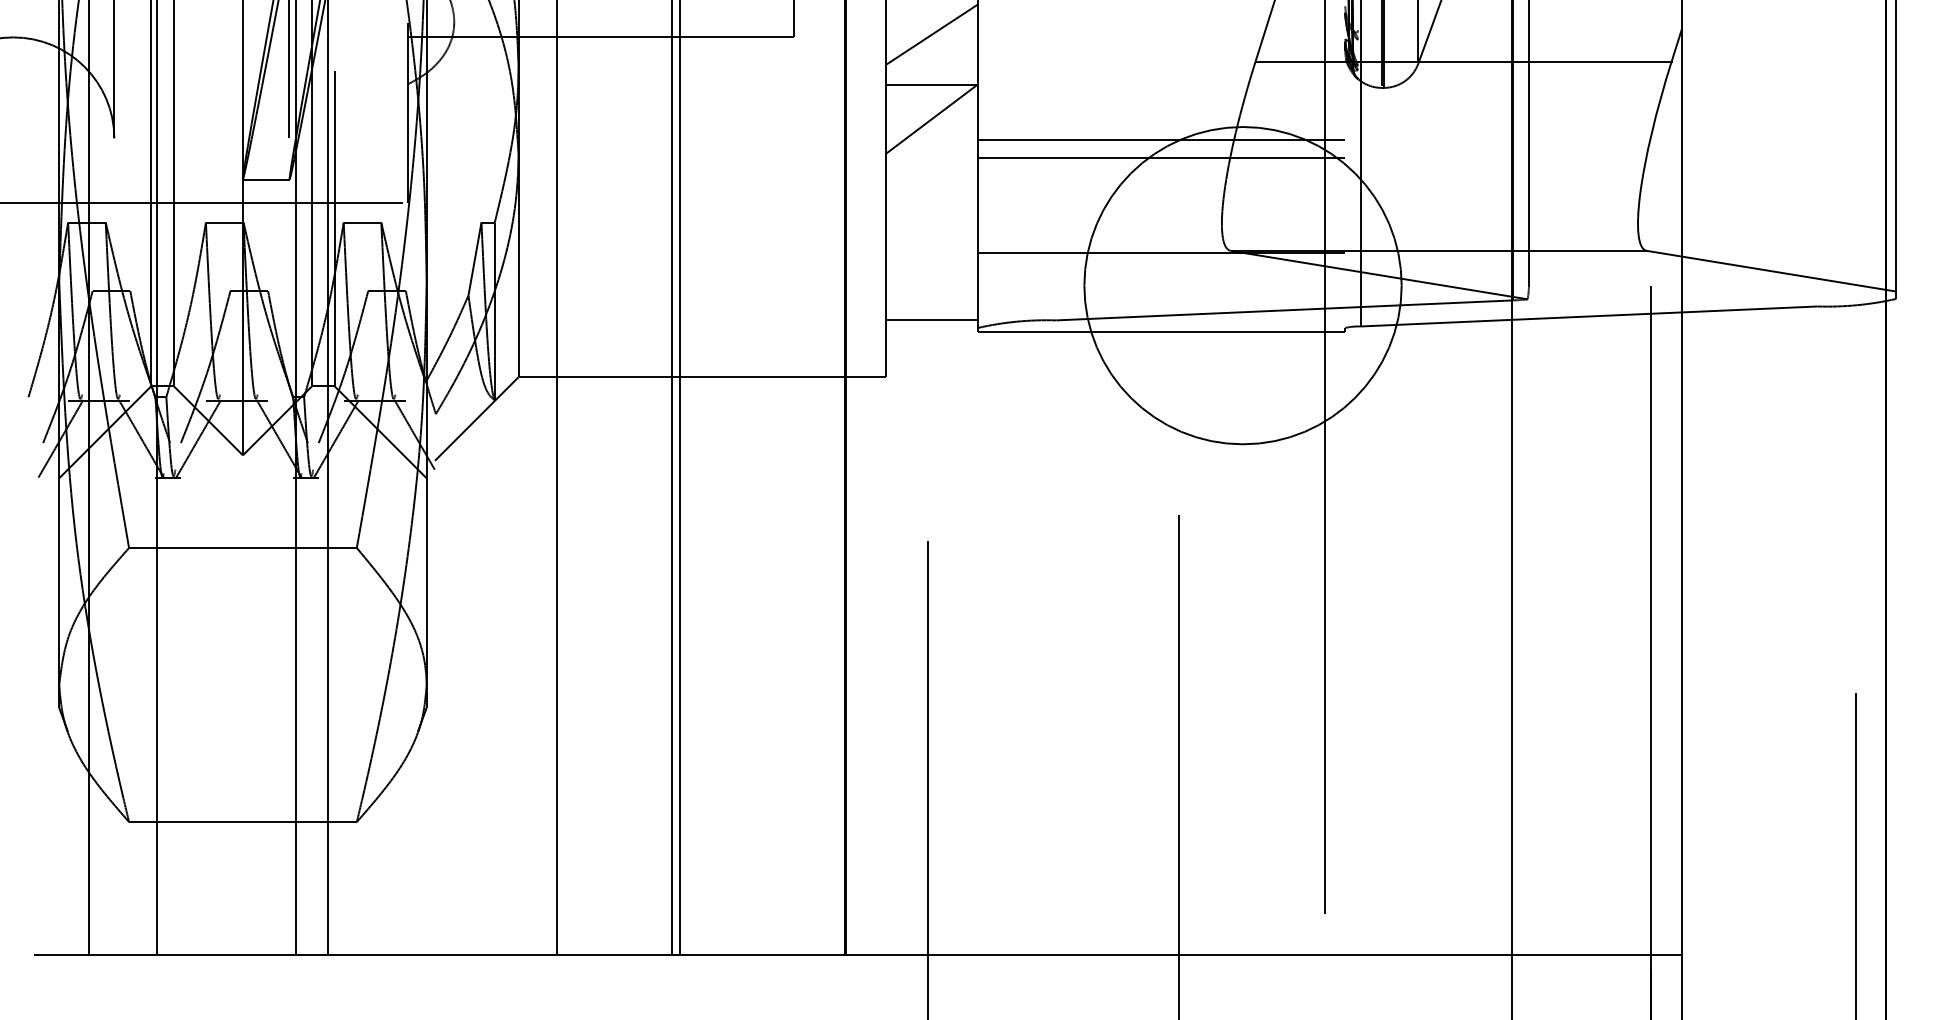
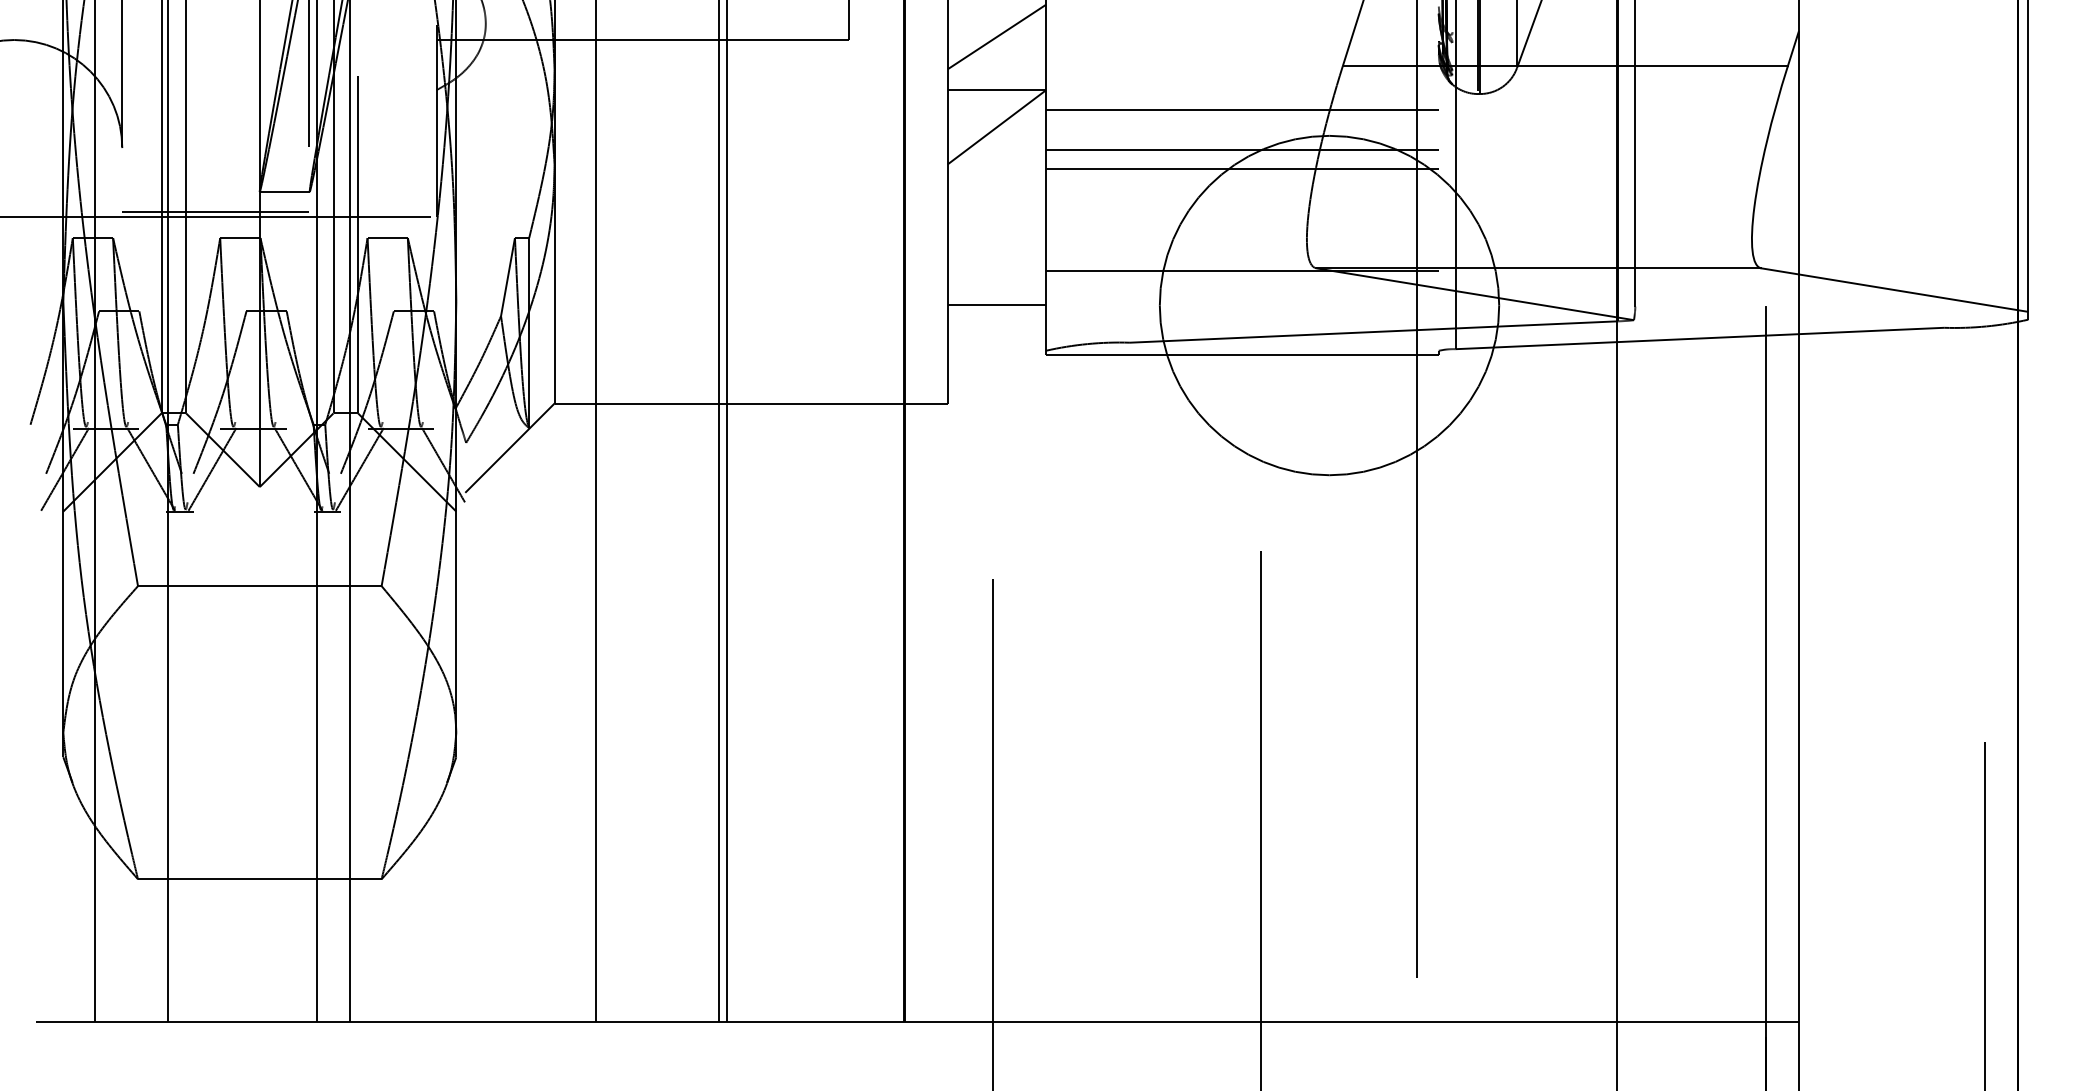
line: (1161, 102) -> (1242, 109), added
line: (201, 198) -> (215, 212), added
line: (931, 320) -> (996, 305), moved

